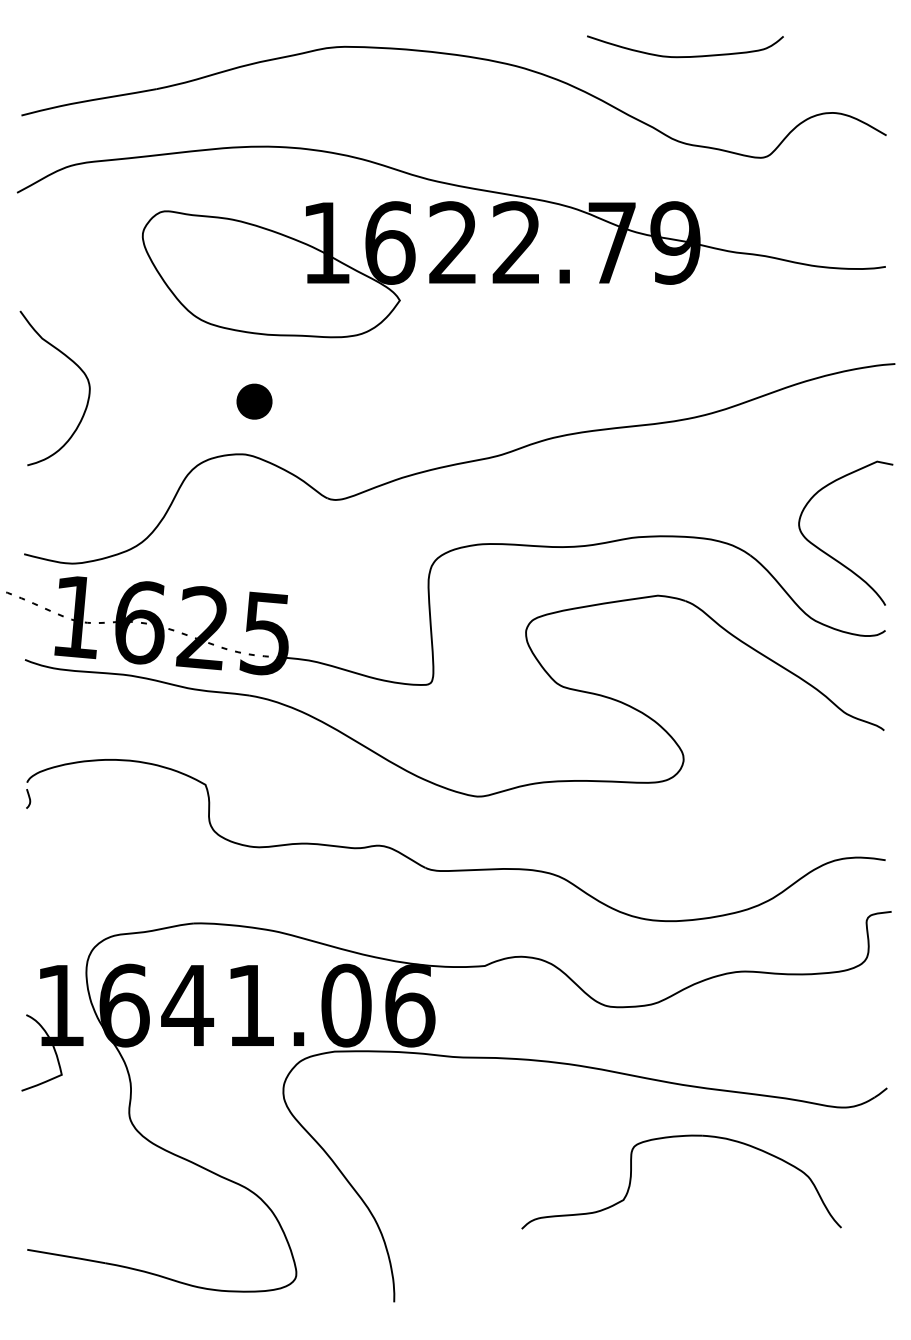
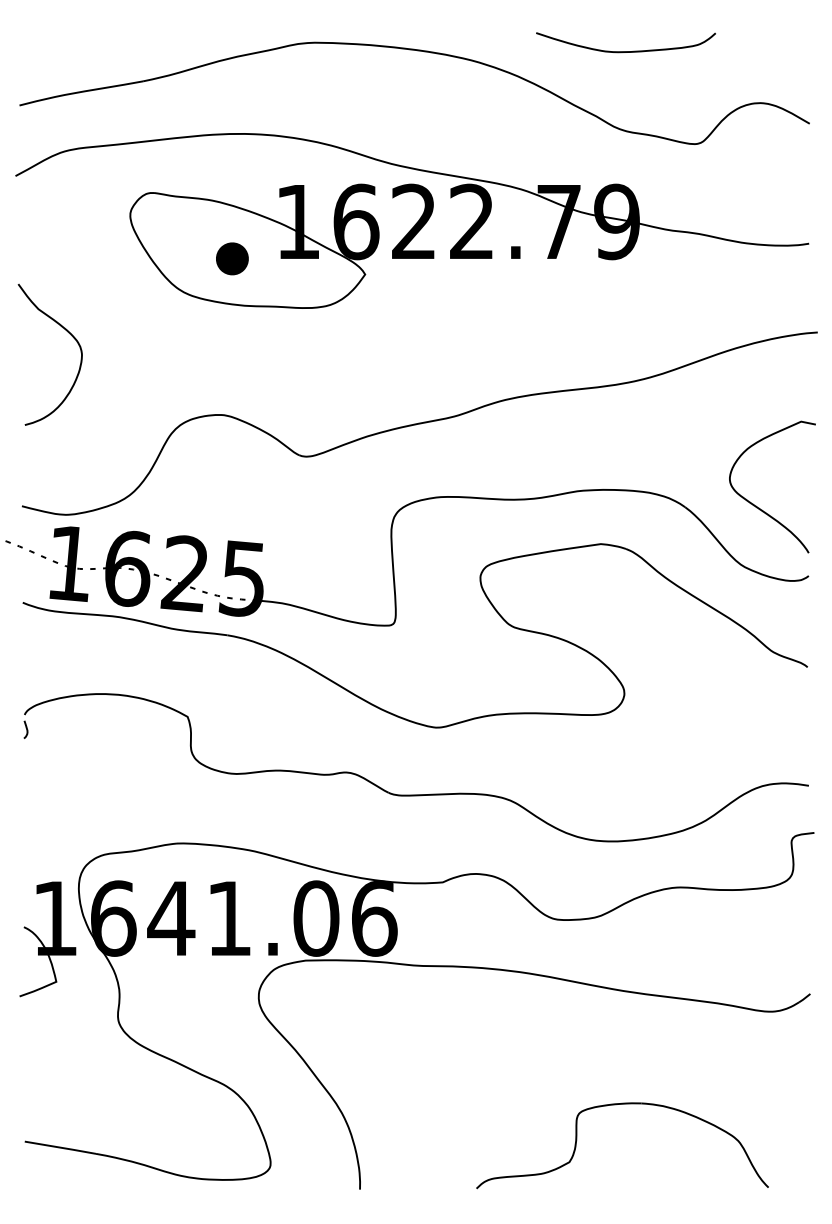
part: (254, 401) -> (232, 258), moved
part: (674, 1137) -> (616, 1105), moved

